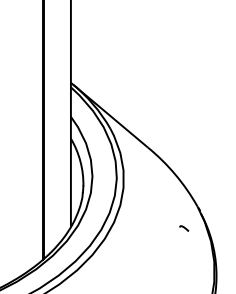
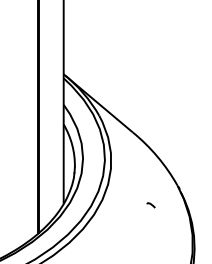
curve: (184, 228) -> (151, 205), moved

